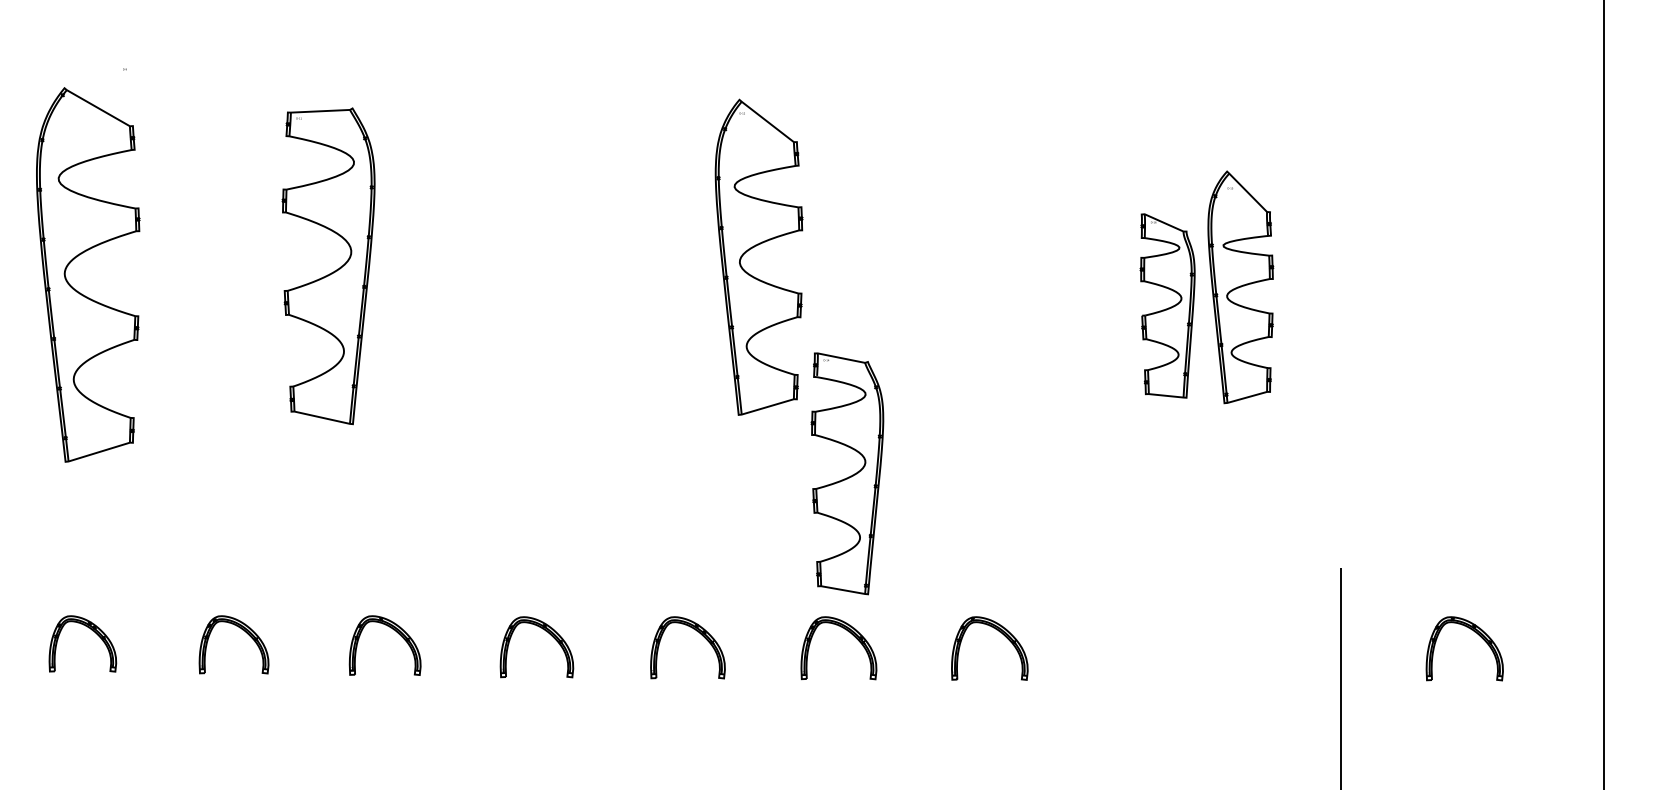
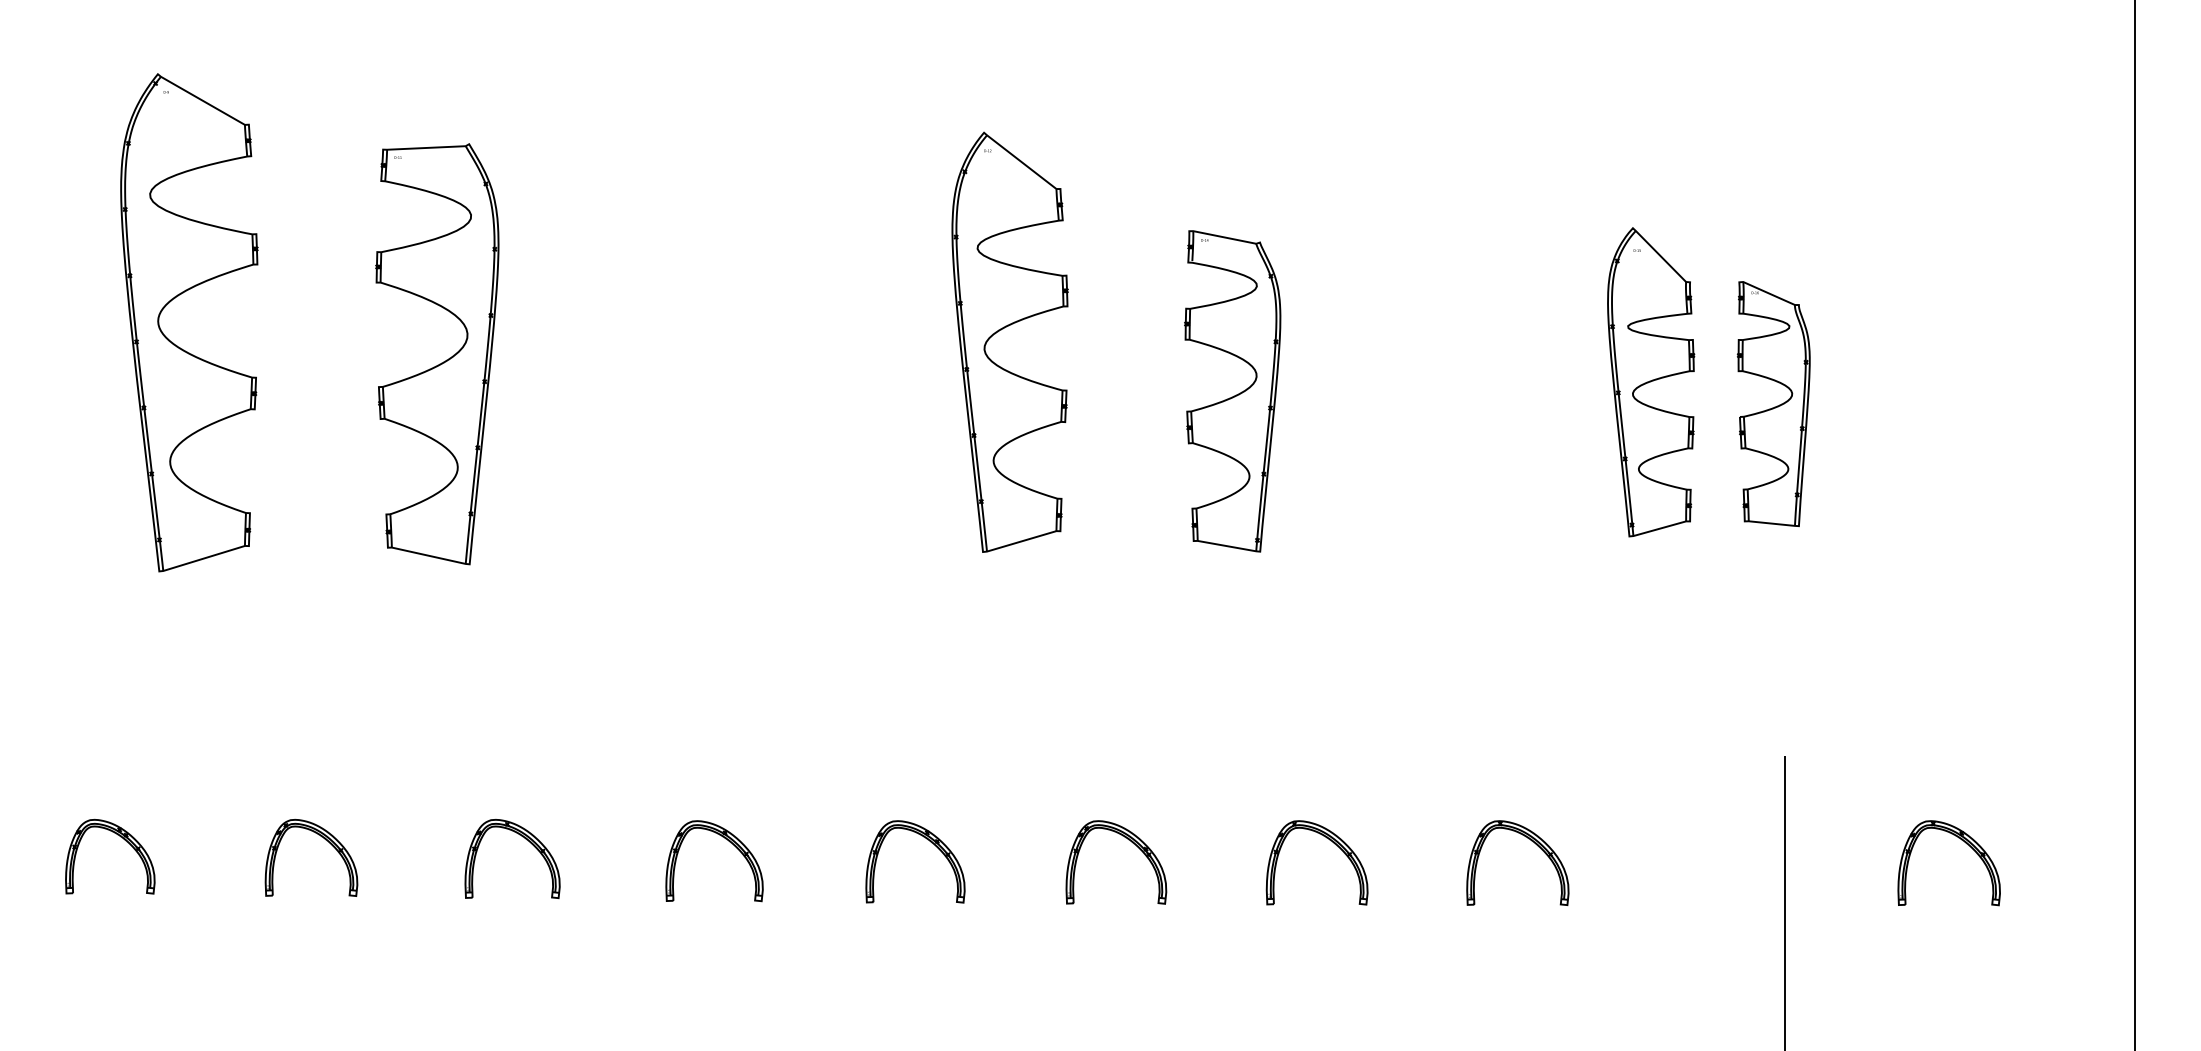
part: (76, 289) -> (173, 342), moved
part: (1167, 306) -> (1773, 404), moved
part: (847, 473) -> (1232, 391), moved
part: (1150, 632) -> (1531, 841), added

